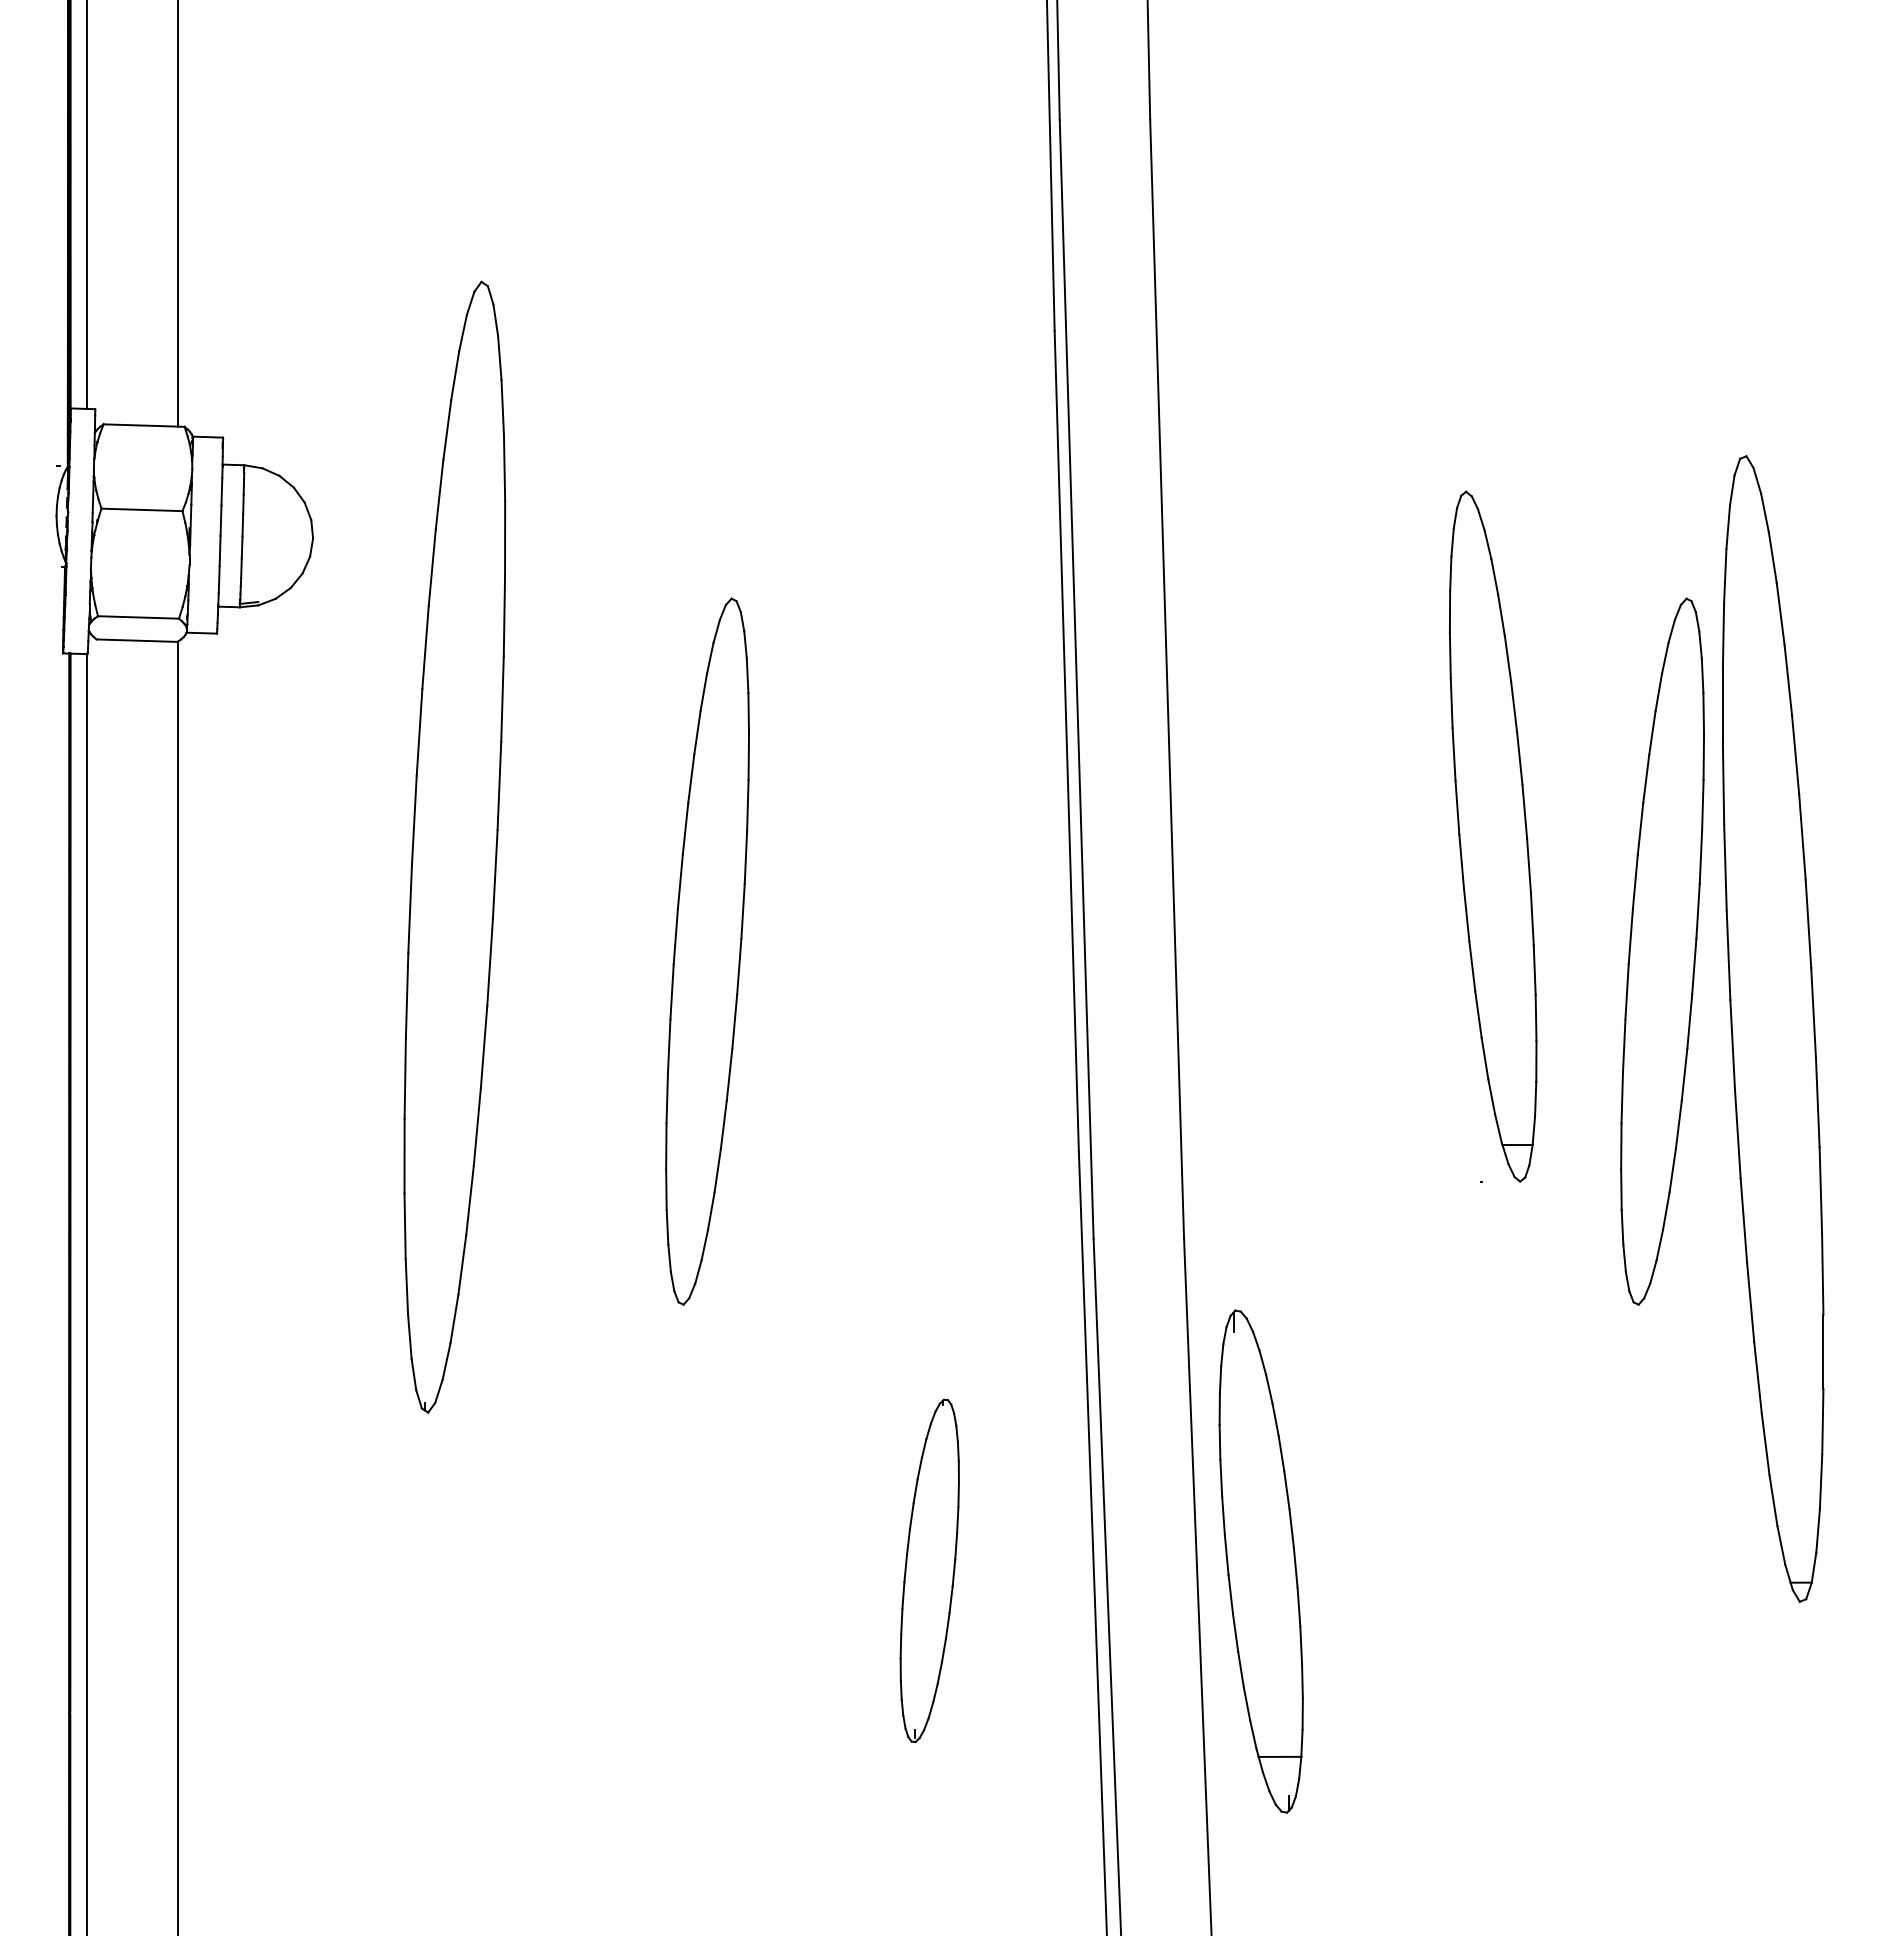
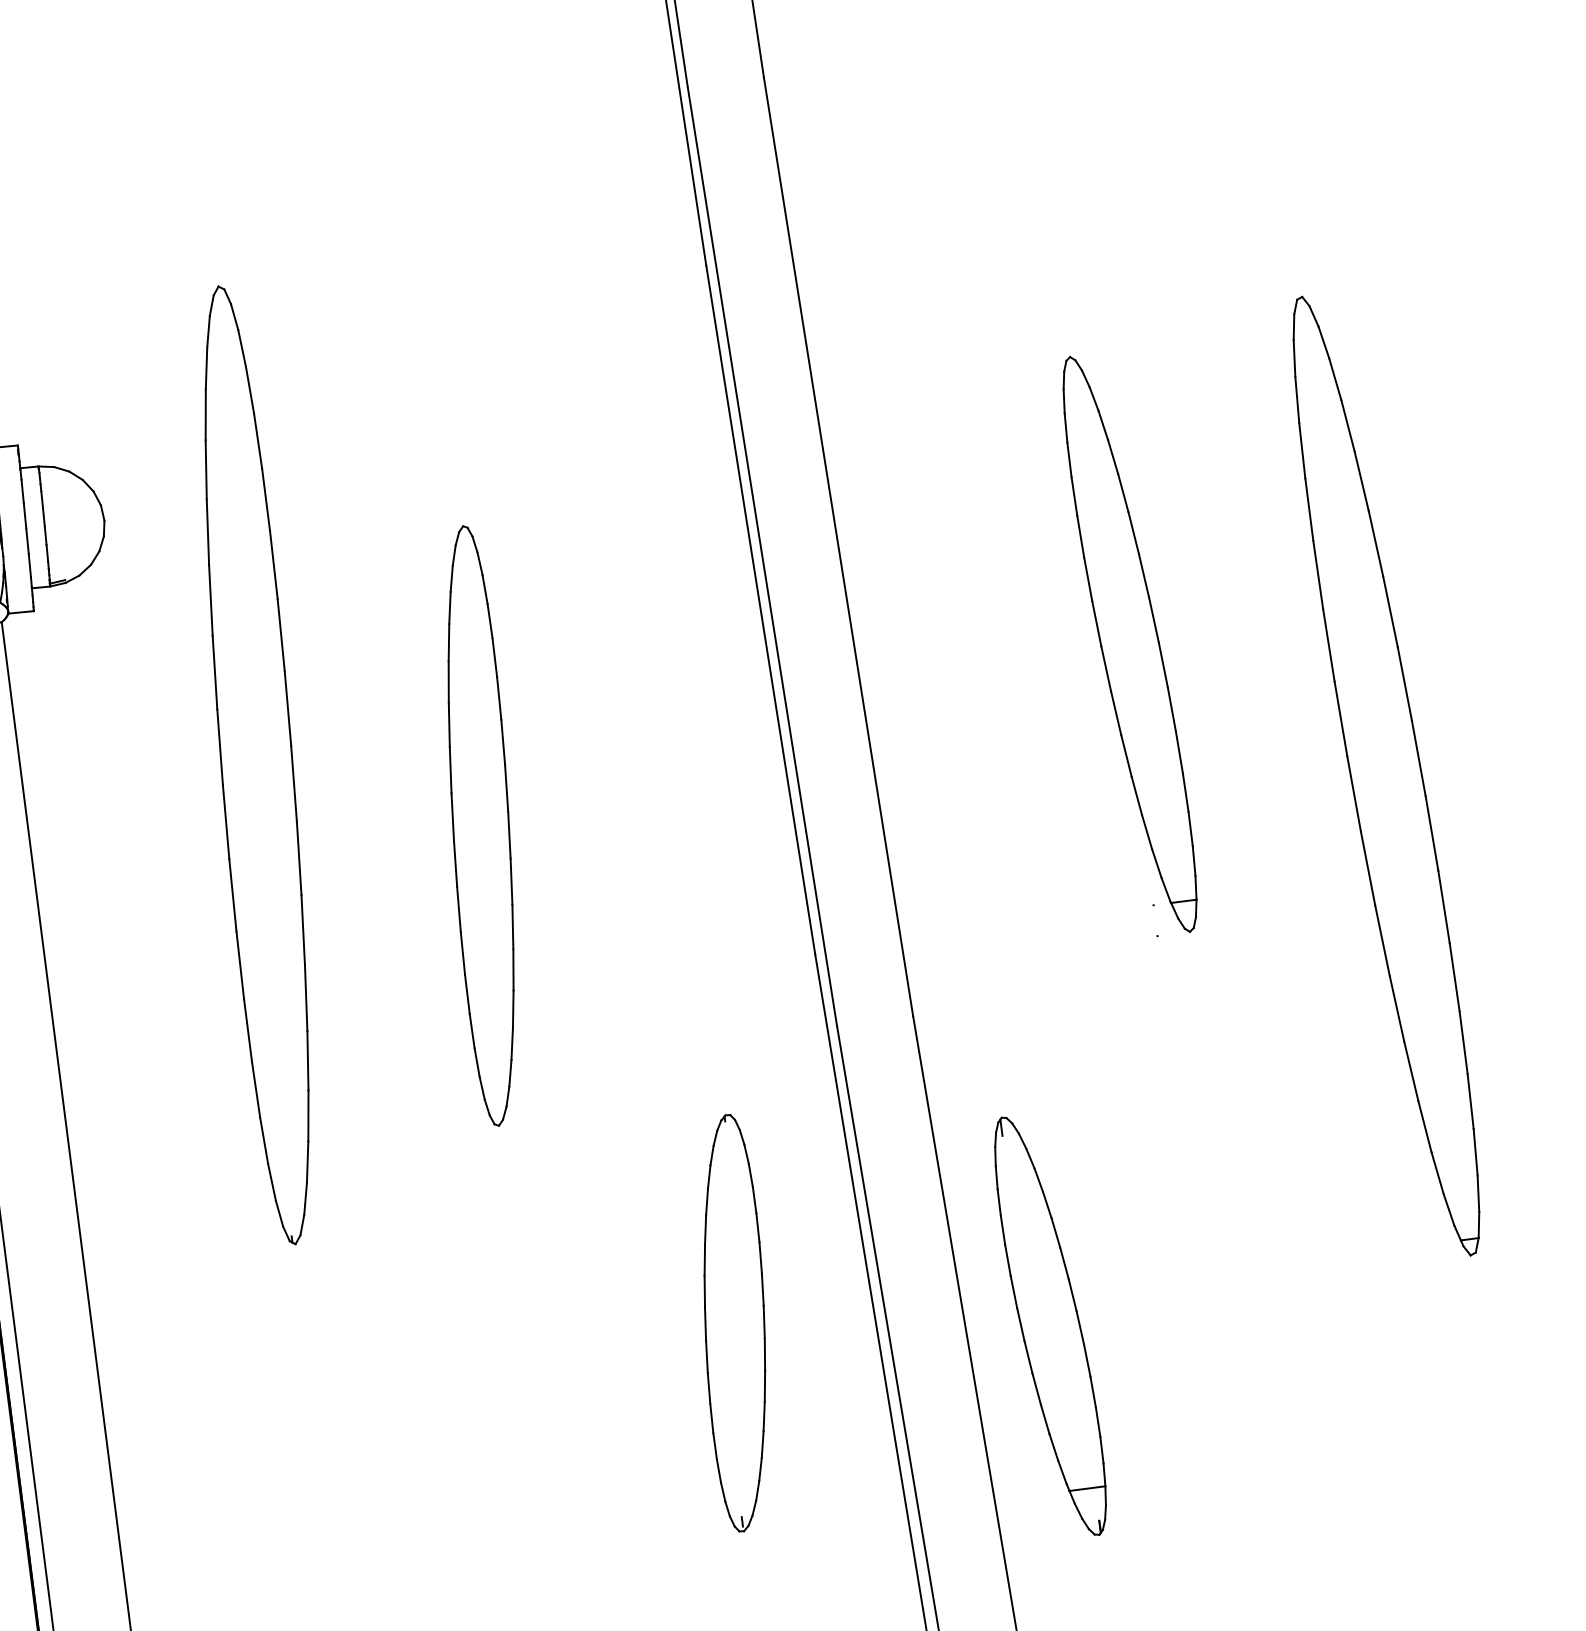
part: (1662, 951) -> (1284, 722), removed
part: (1260, 1561) -> (1049, 1326), moved
part: (929, 1570) -> (734, 1322), size x1.43

